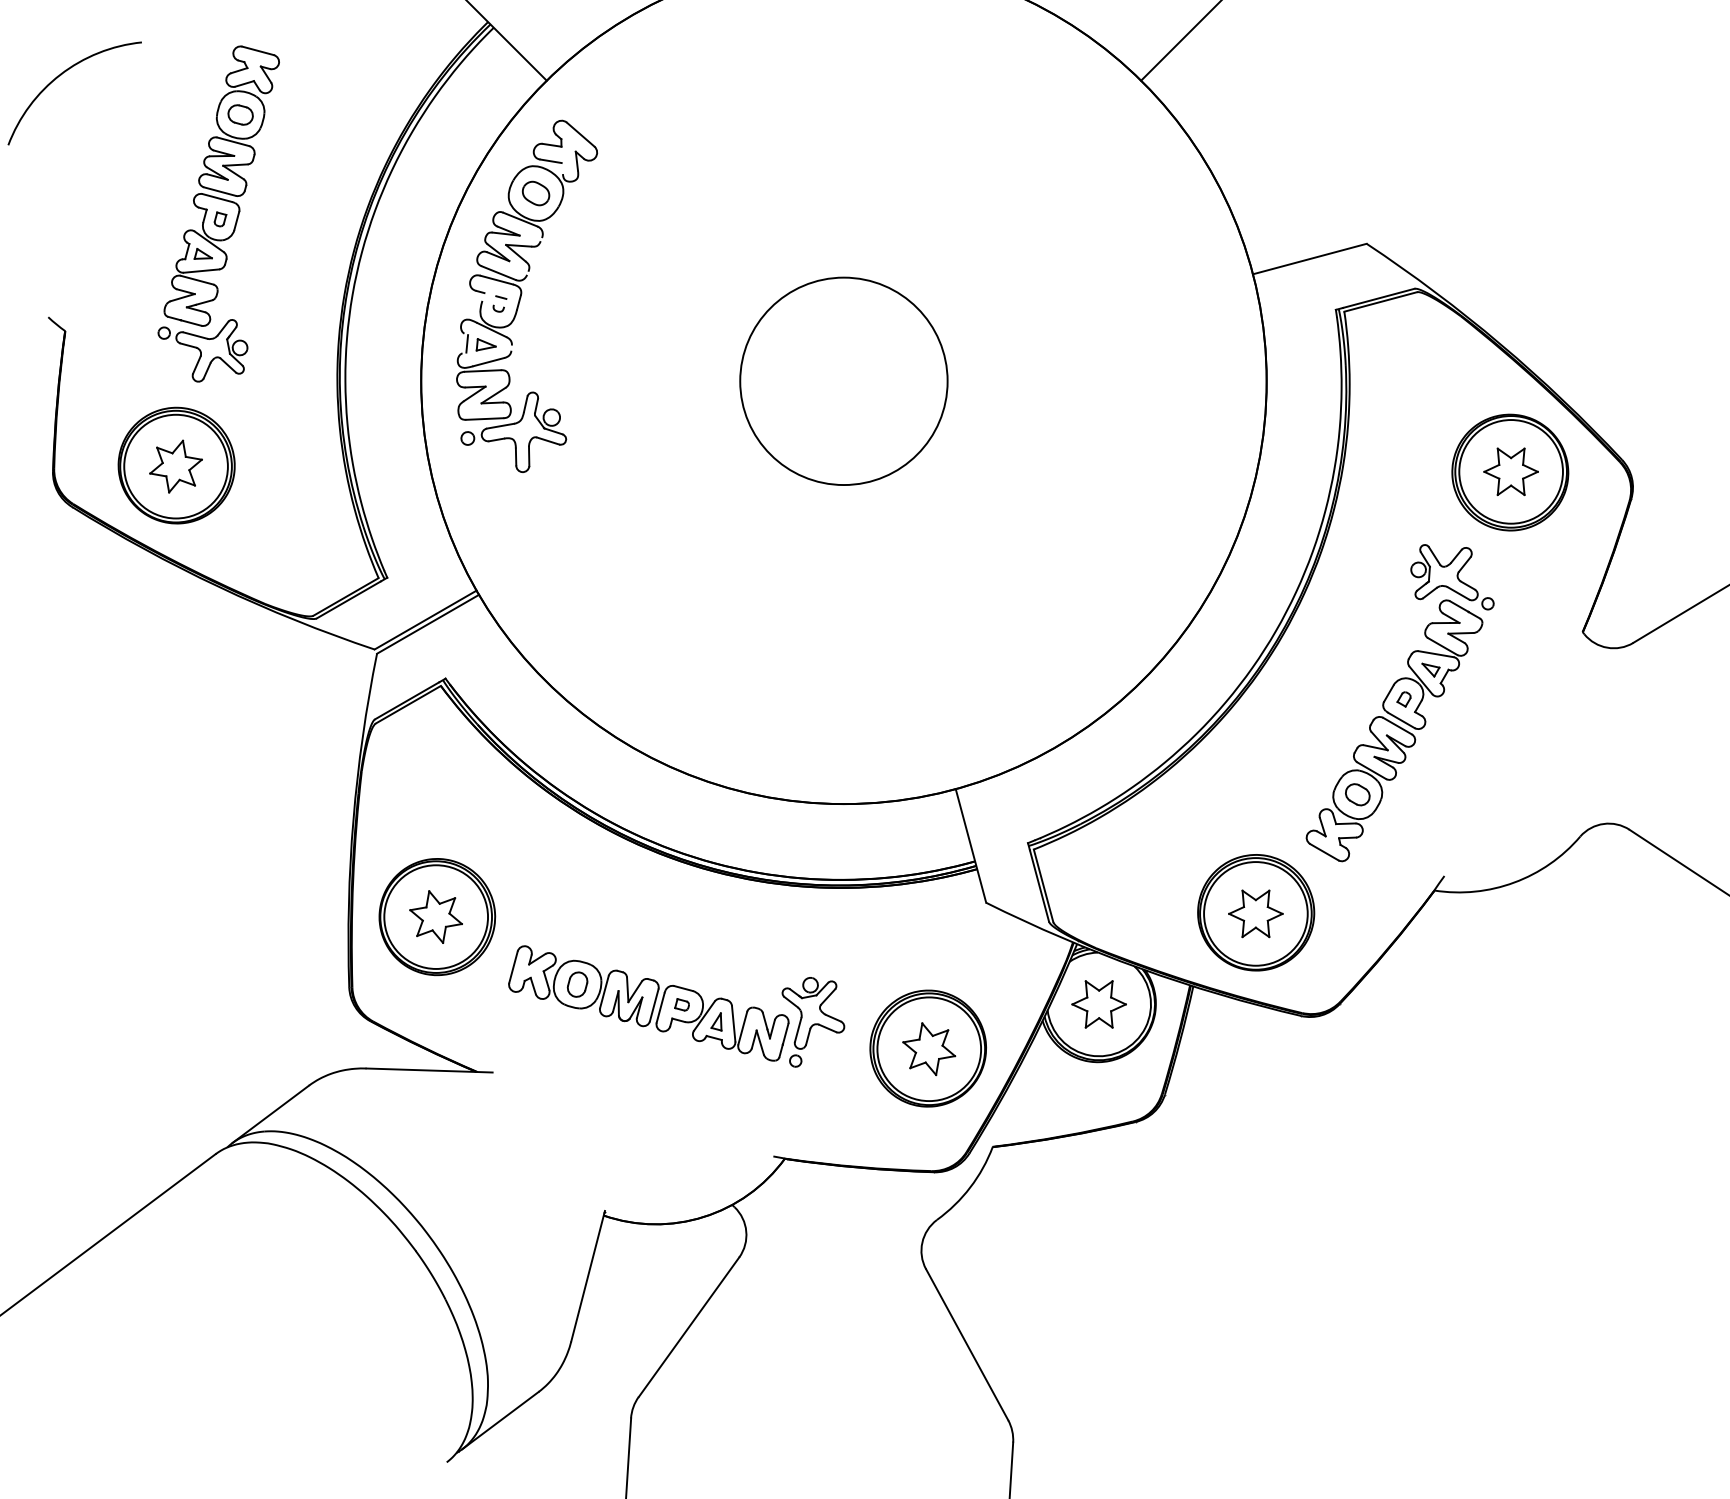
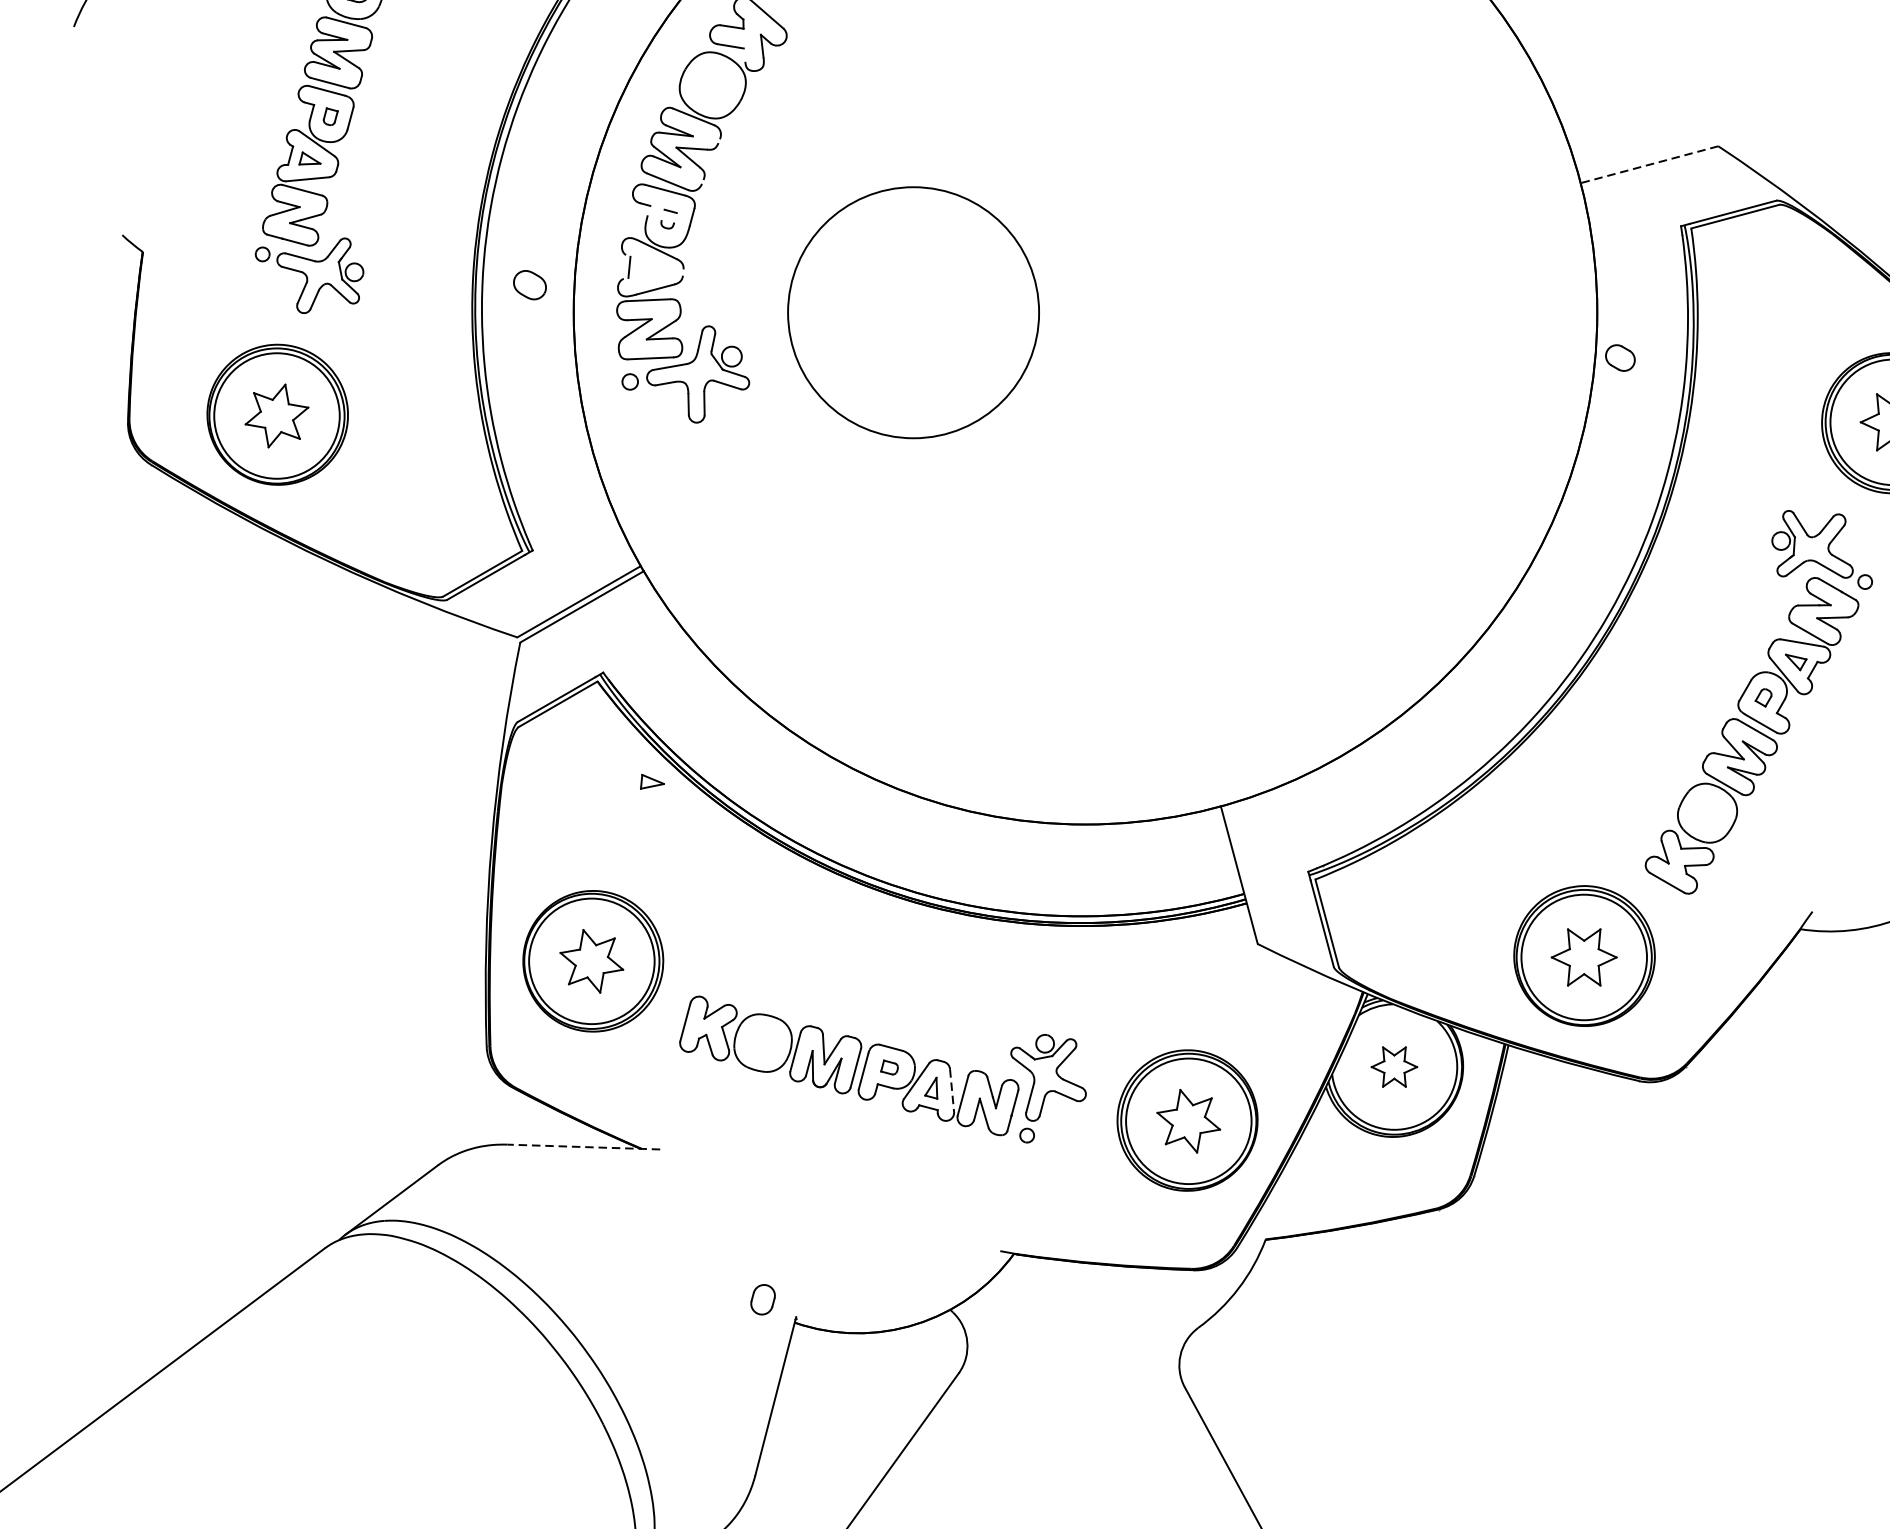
part: (535, 193) -> (529, 285), moved
line: (1309, 259) -> (1649, 165), solid -> dashed
part: (485, 344) -> (651, 781), moved
circle: (843, 380) -> (913, 311), moved
part: (1357, 794) -> (1620, 357), moved
part: (577, 984) -> (762, 1299), moved
part: (1098, 1004) -> (1393, 1067), size x0.7
line: (733, 1023) -> (951, 1090), solid -> dashed
line: (429, 1070) -> (583, 1147), solid -> dashed

